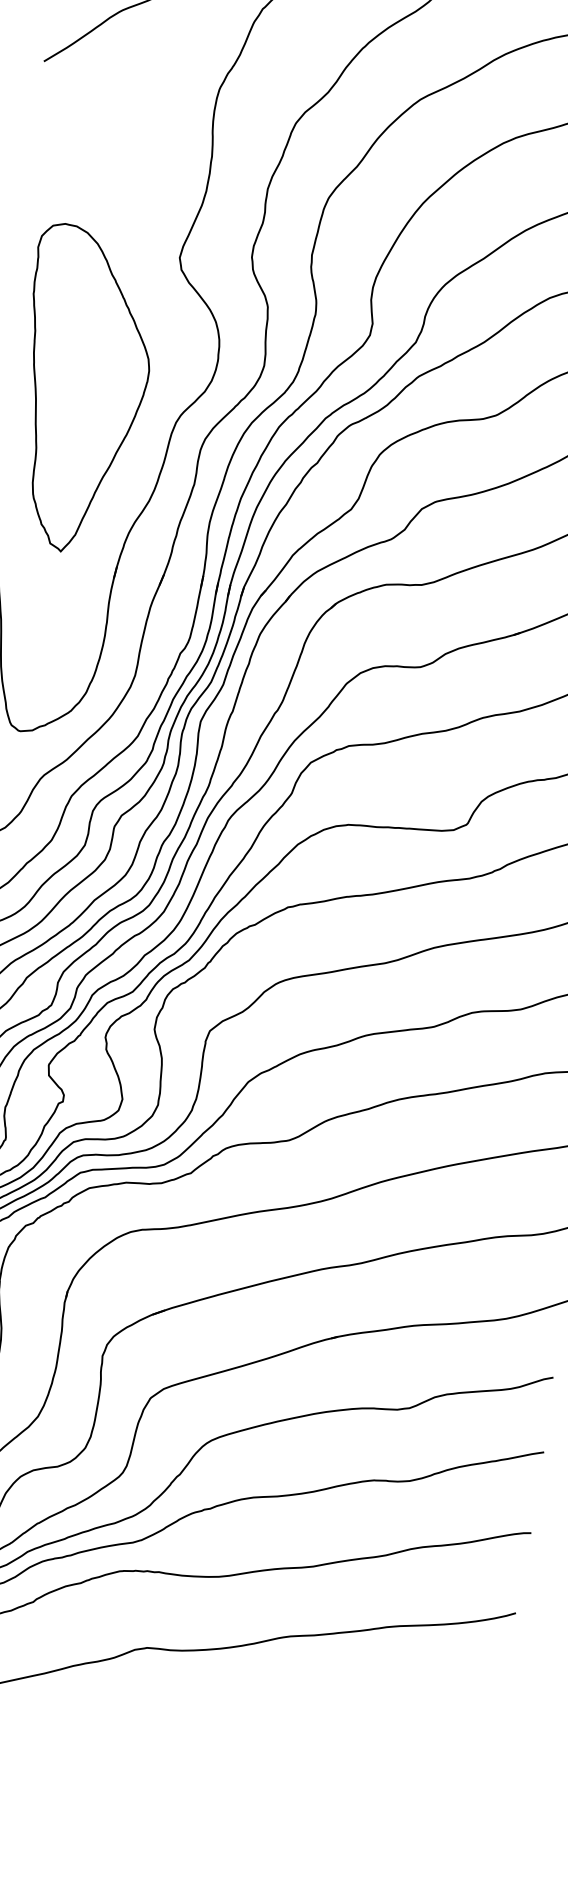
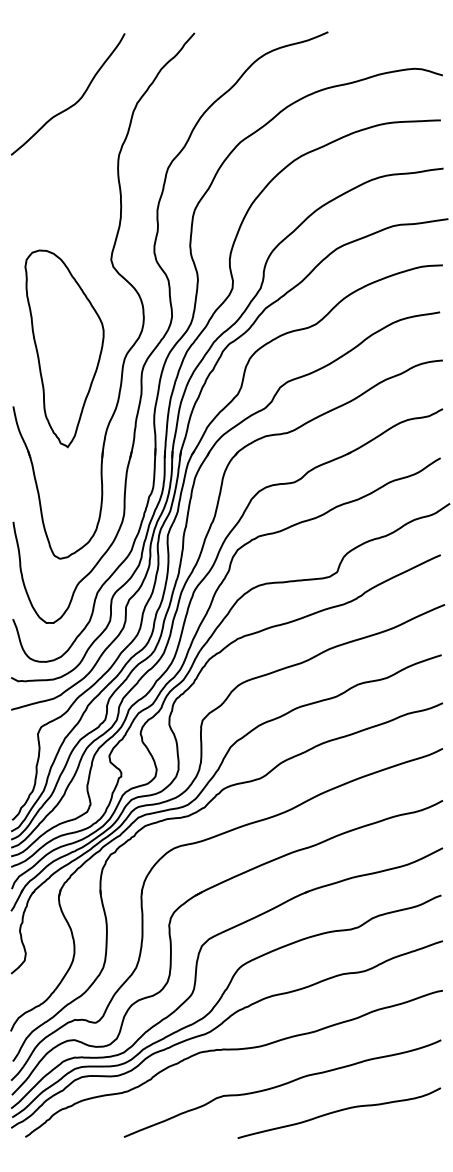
curve: (331, 1703) -> (339, 1111), added

